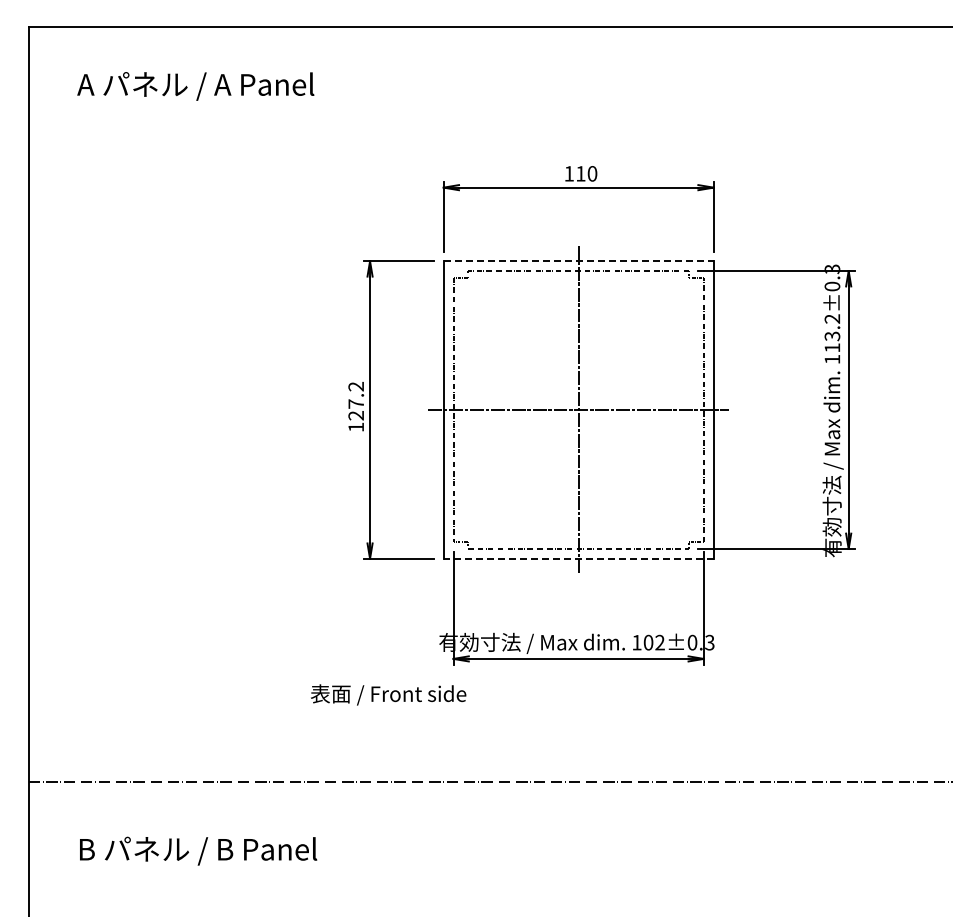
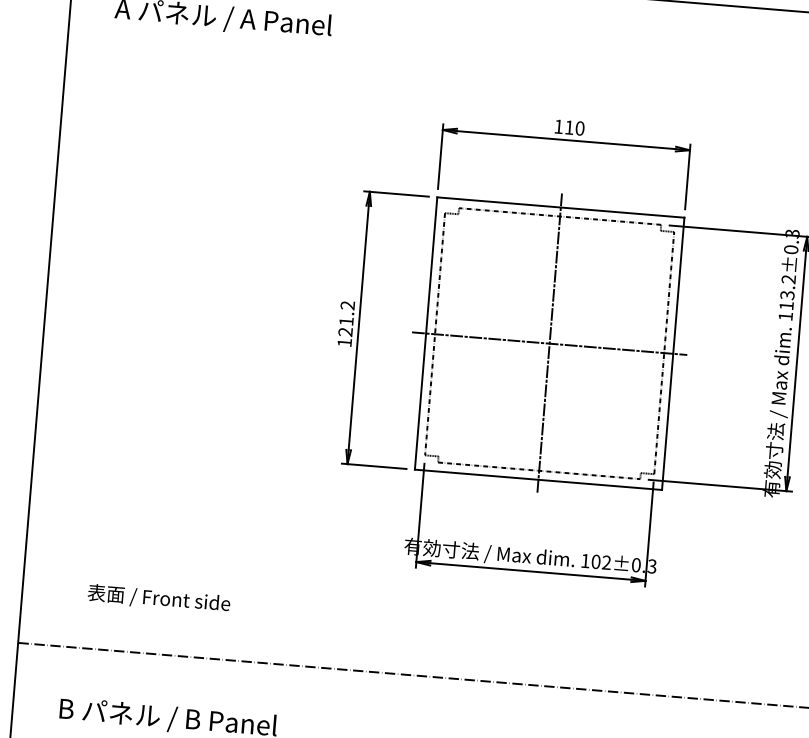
line: (578, 261) -> (560, 207), dashed -> solid
text: (355, 403) -> (345, 320), 127.2 -> 121.2
line: (578, 558) -> (538, 479), dashed -> solid
text: (388, 694) -> (159, 598), moved

